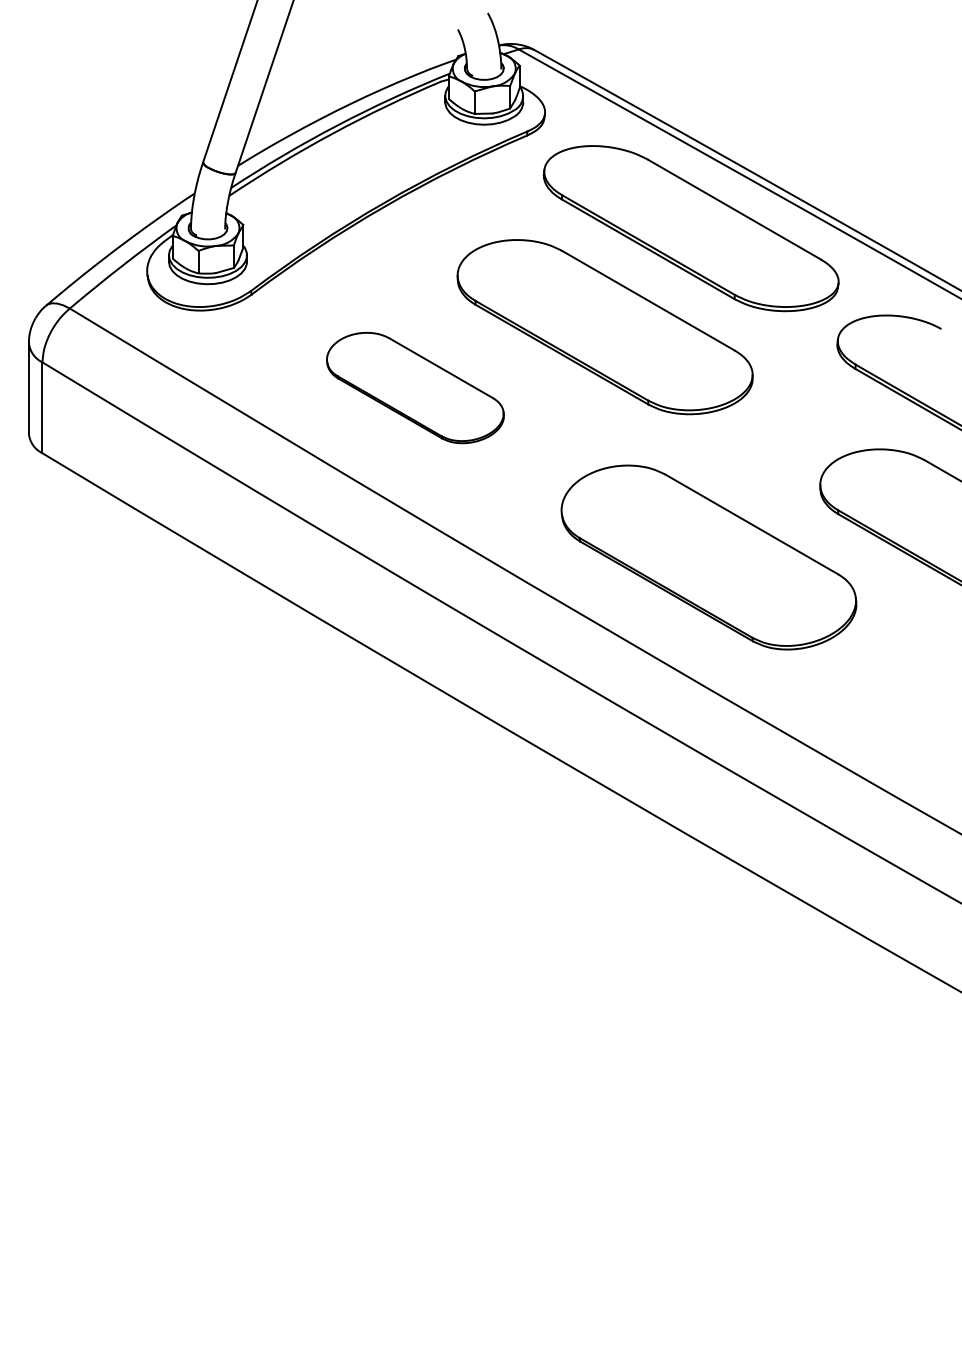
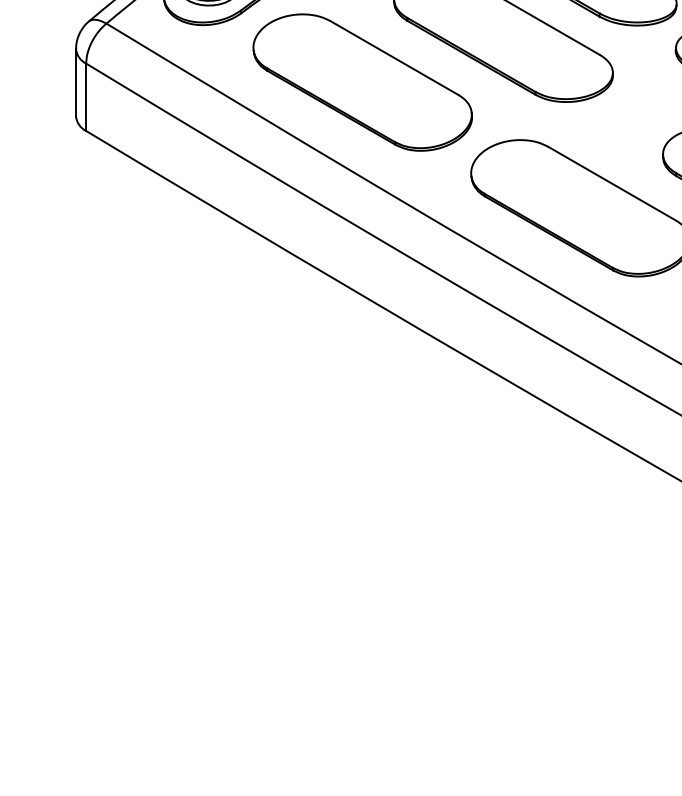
part: (415, 387) -> (362, 82), size x1.67

